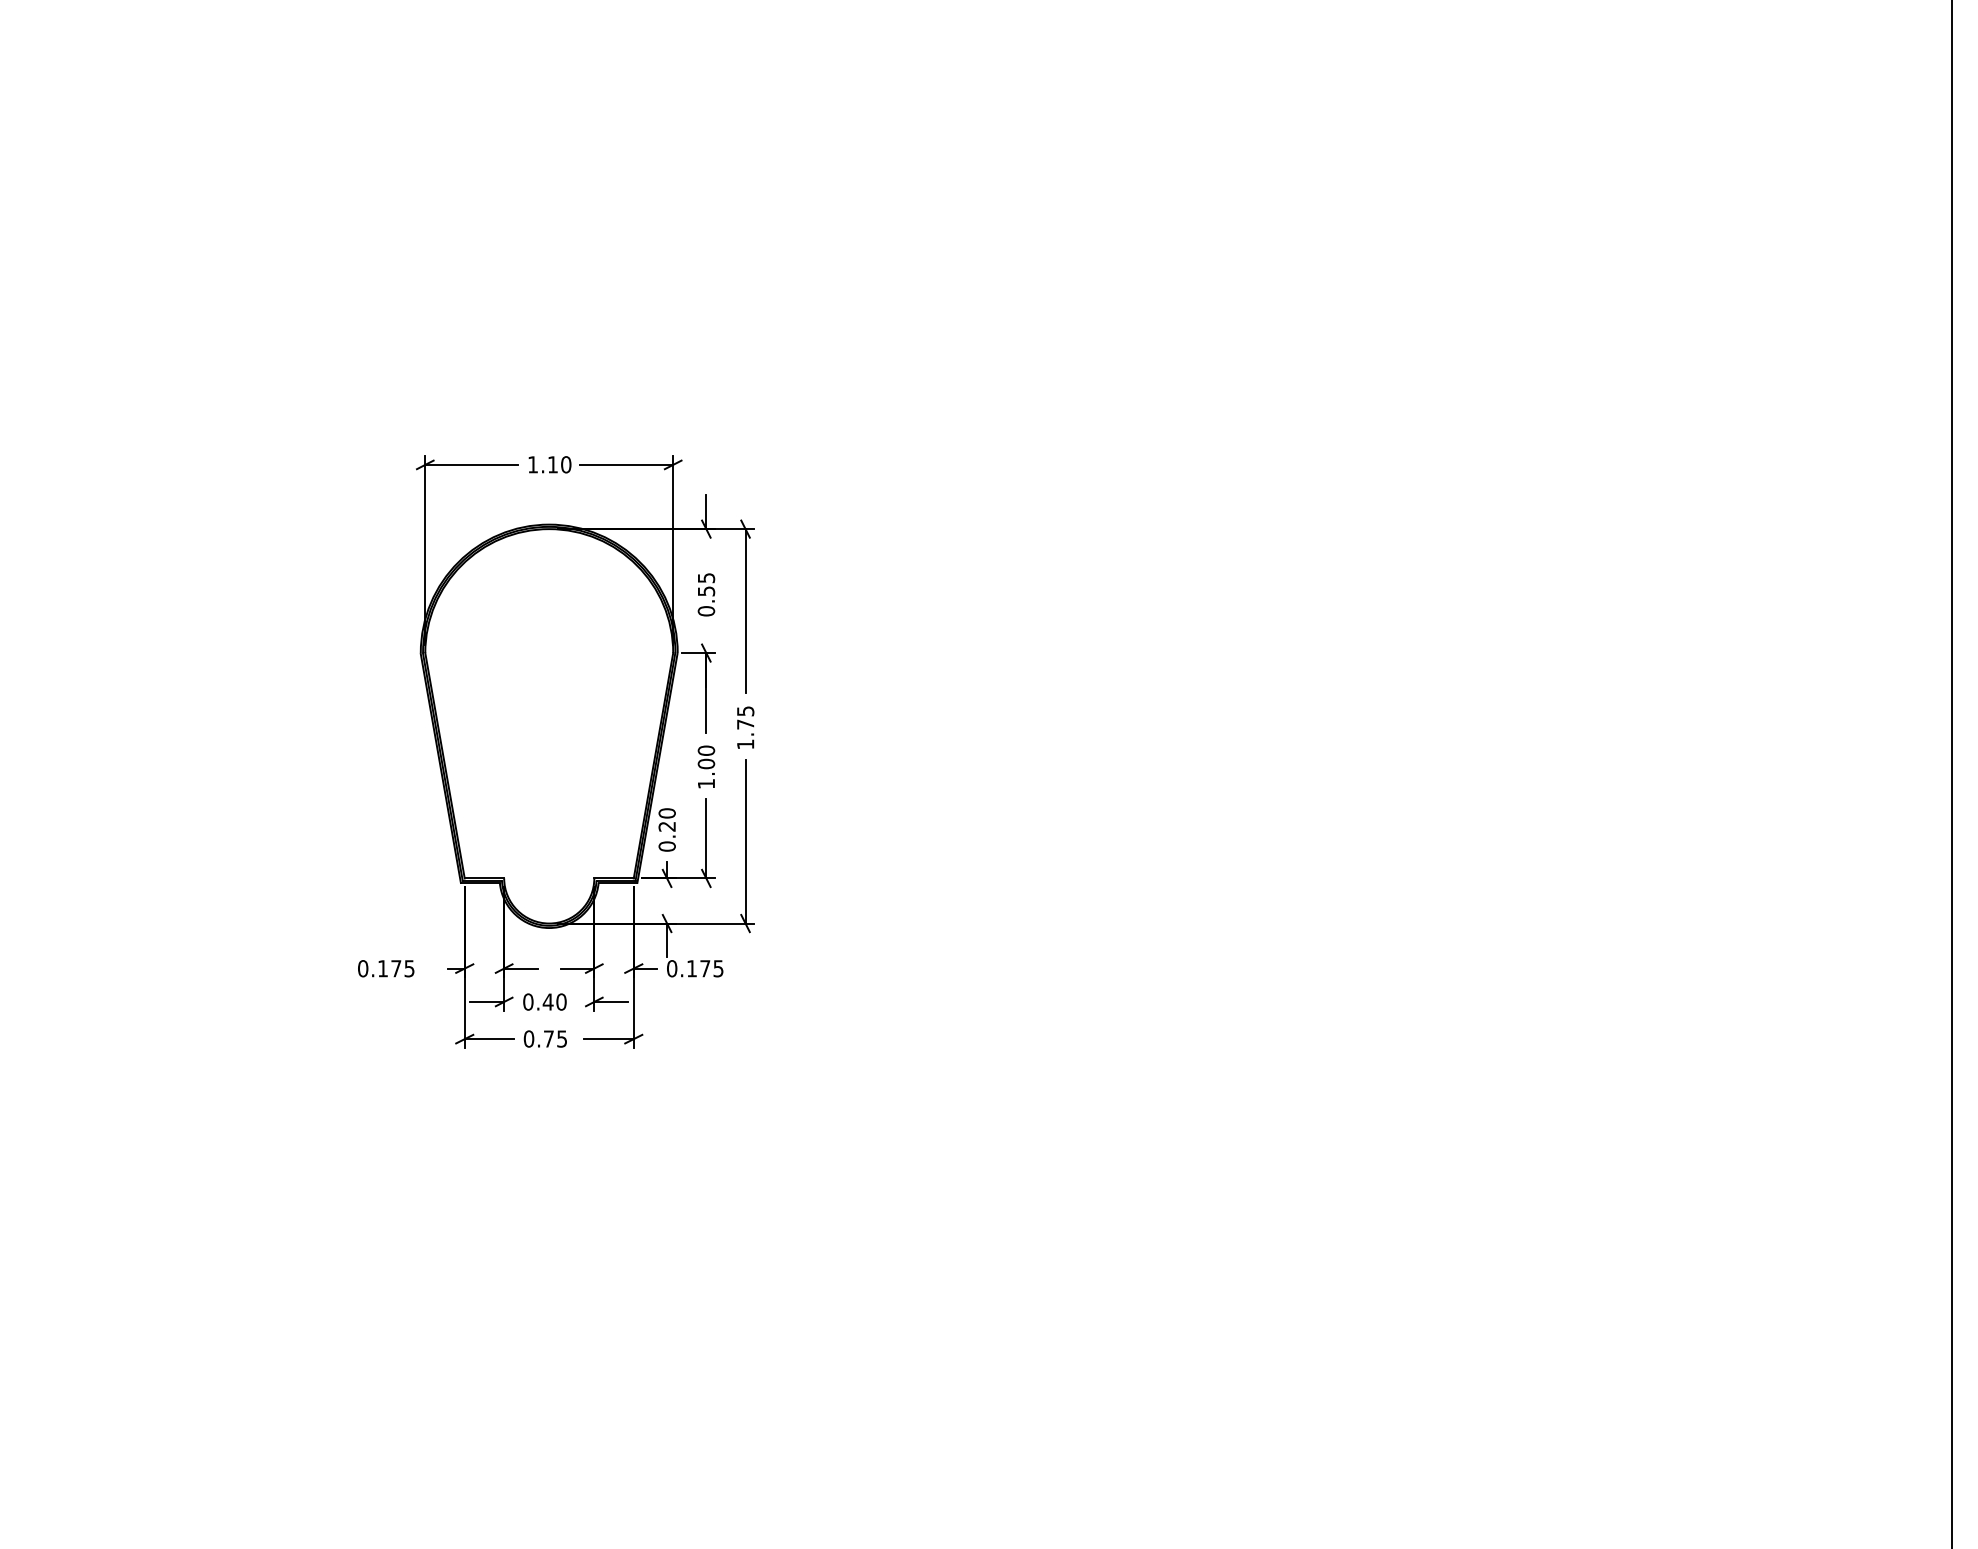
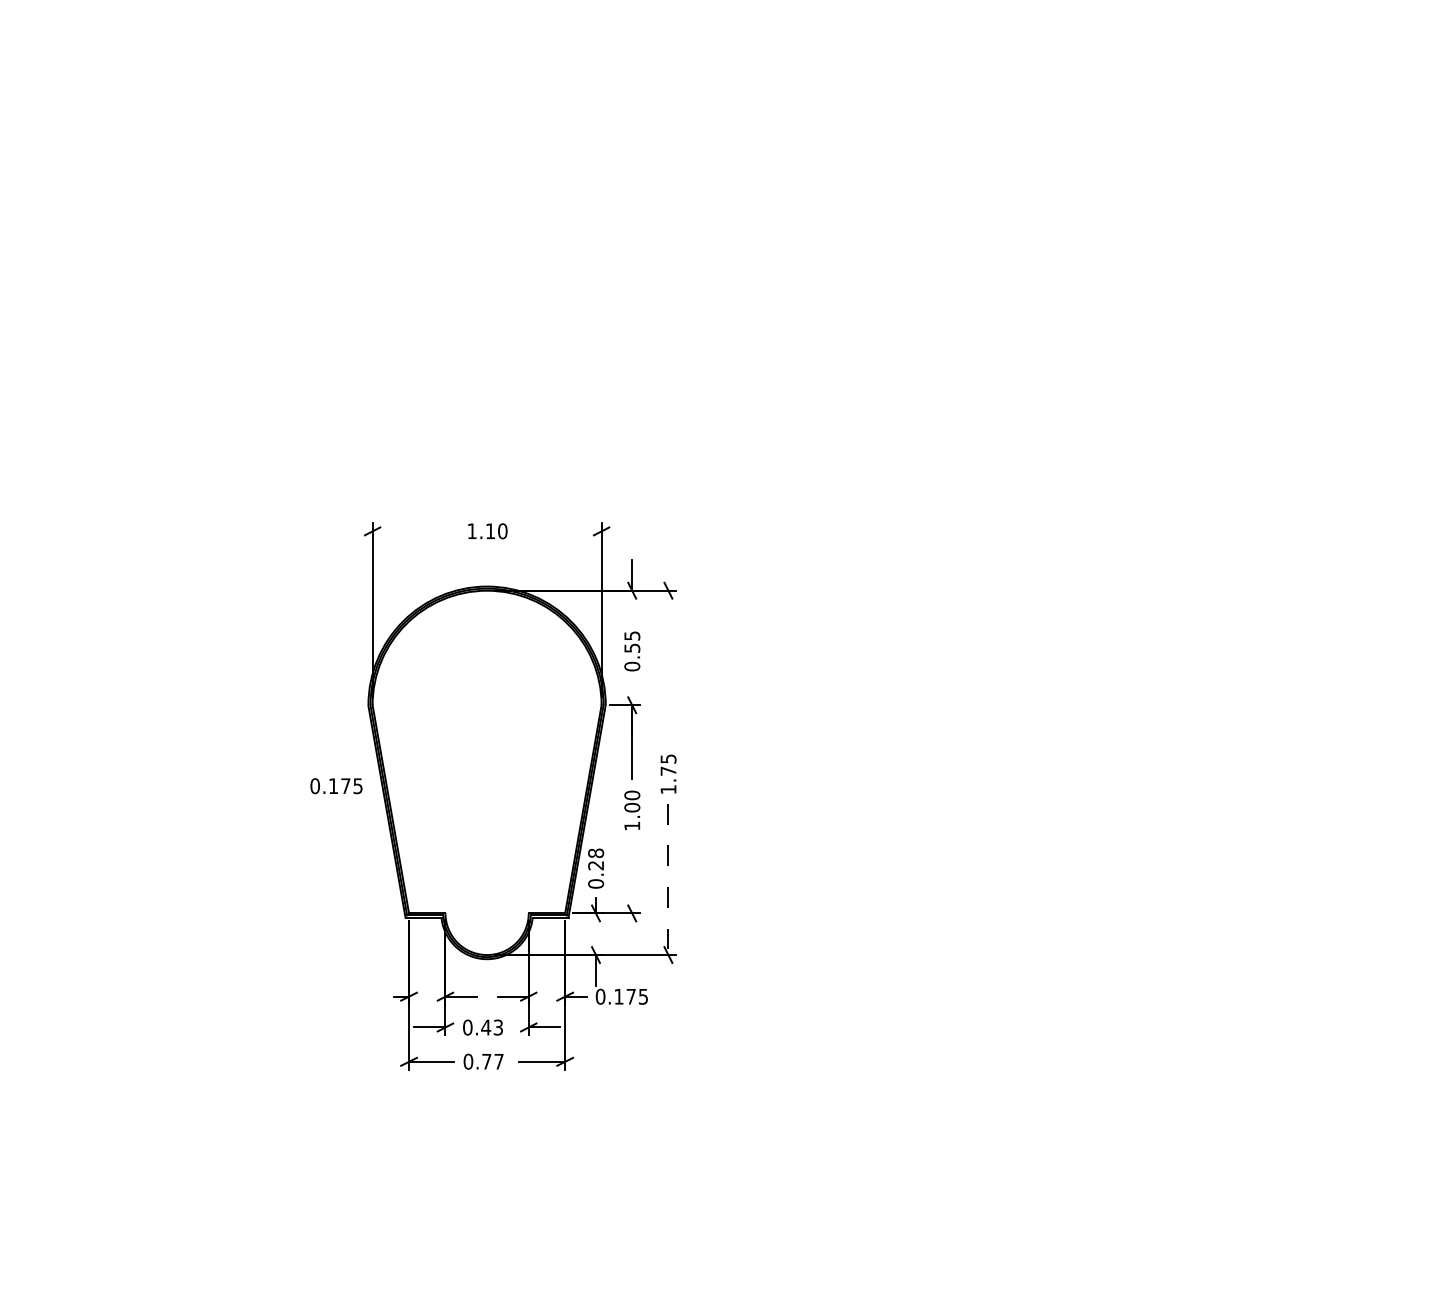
line: (471, 464) -> (415, 531), removed
line: (626, 464) -> (558, 531), removed
line: (745, 611) -> (668, 666), removed
text: (666, 813) -> (595, 853), 0.20 -> 0.28
line: (706, 838) -> (632, 876), removed
line: (745, 841) -> (668, 879), solid -> dashed
text: (386, 968) -> (336, 785), moved
text: (561, 1001) -> (498, 1027), 0.40 -> 0.43
text: (561, 1038) -> (498, 1061), 0.75 -> 0.77

